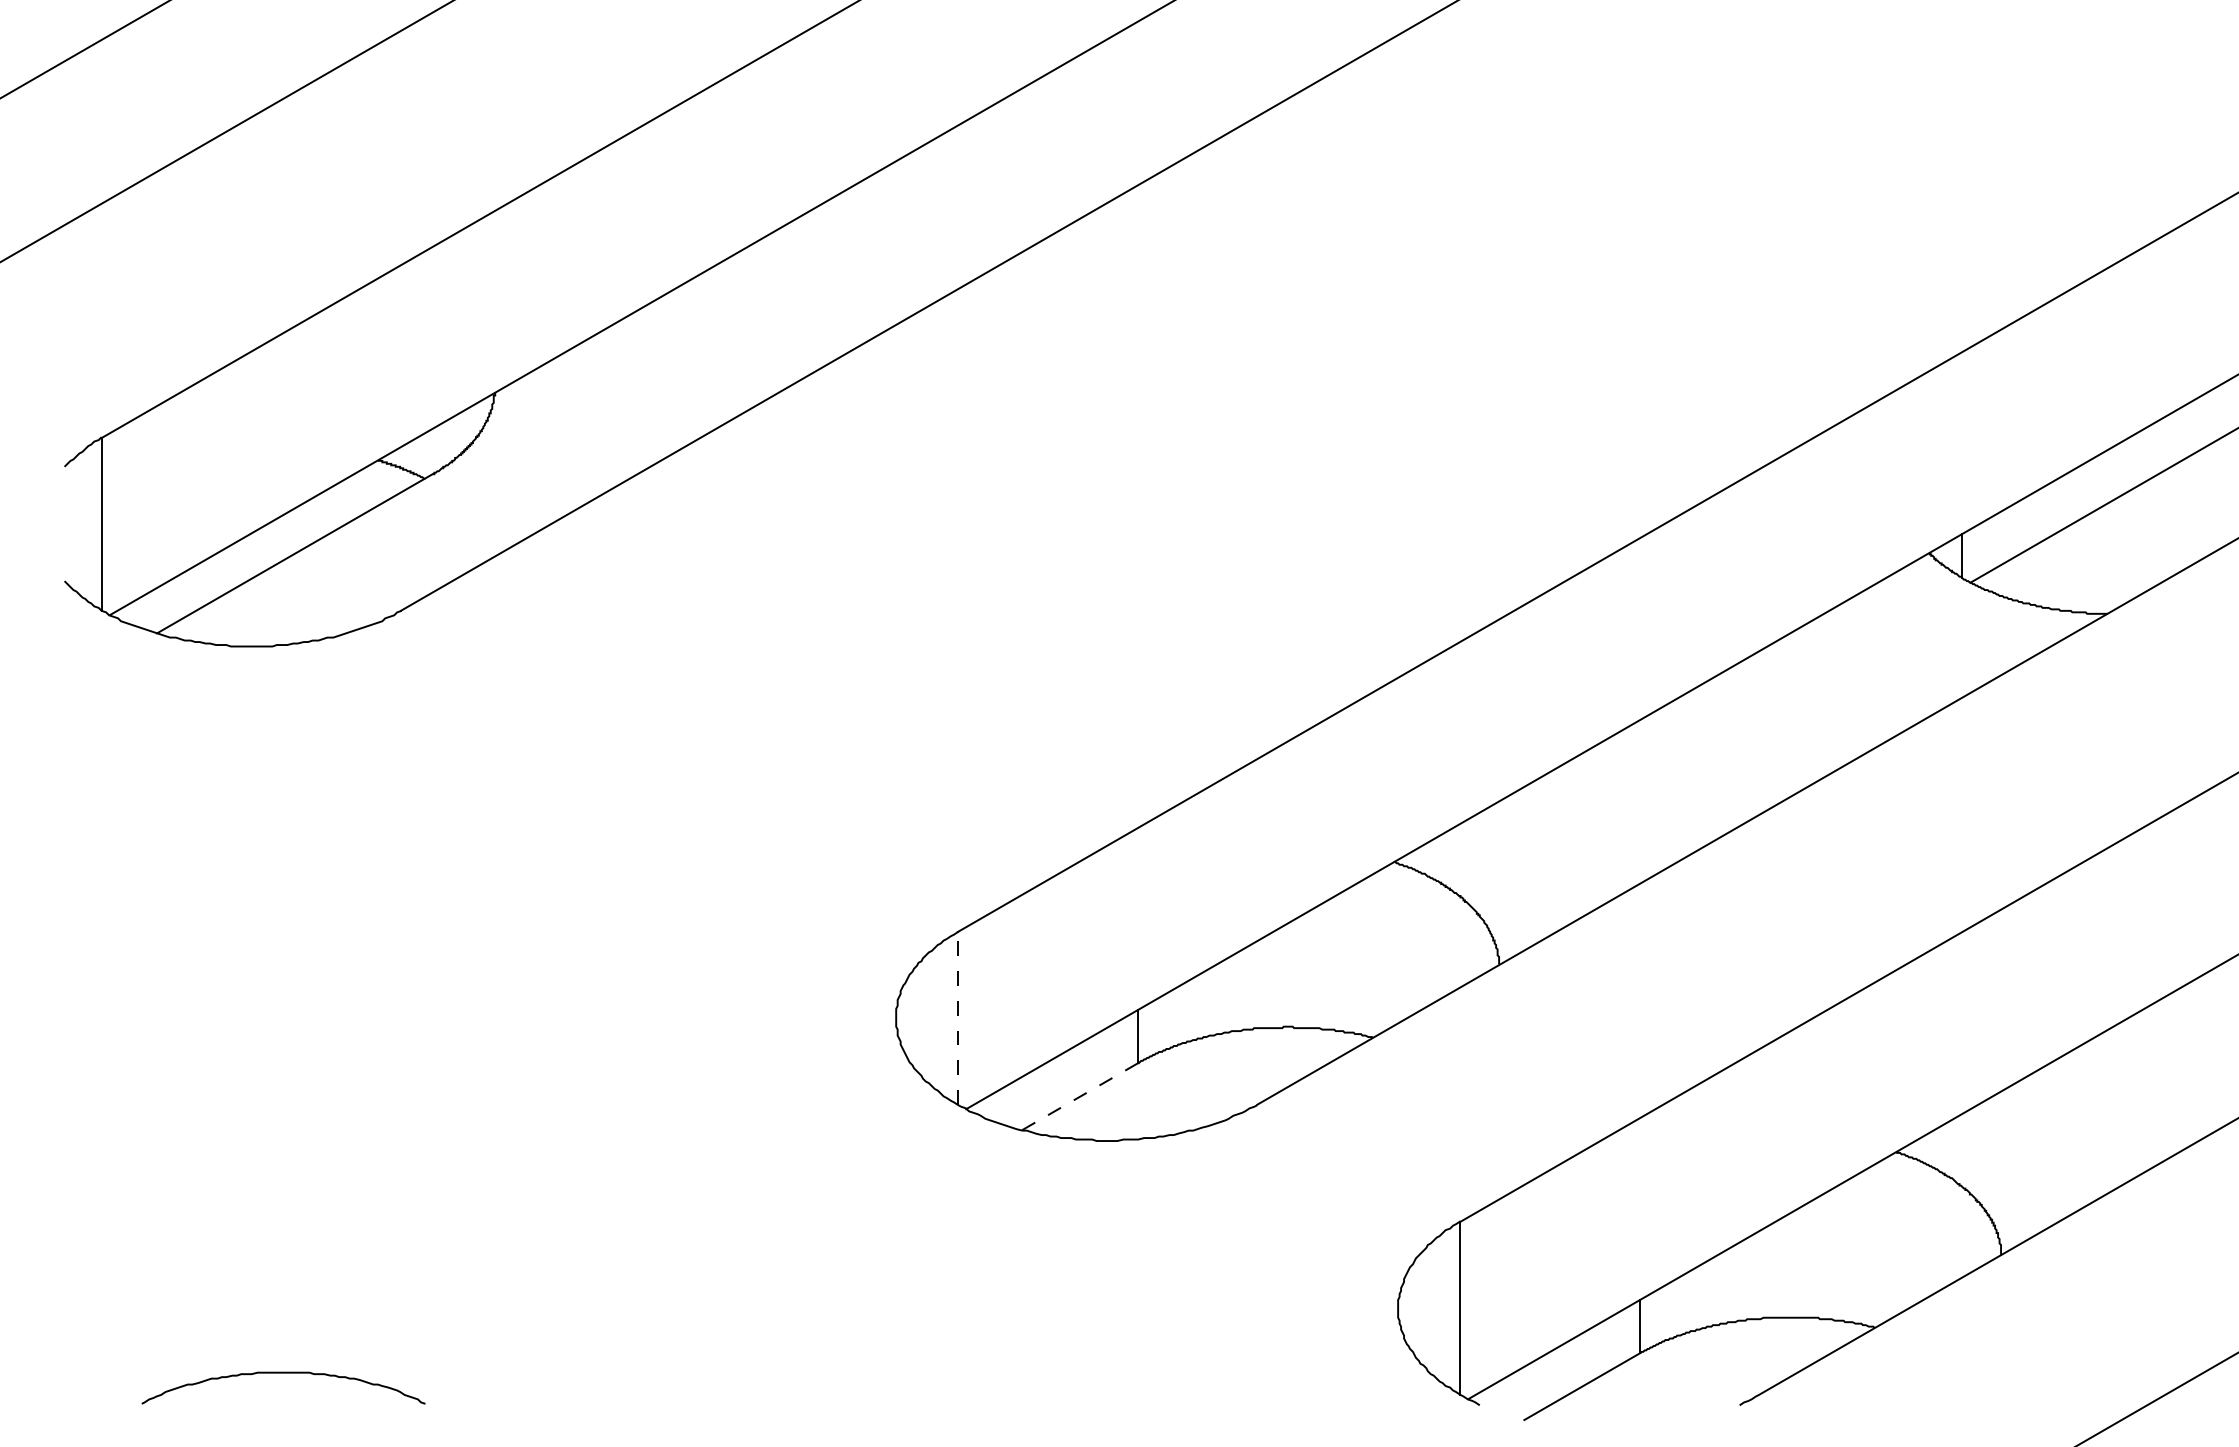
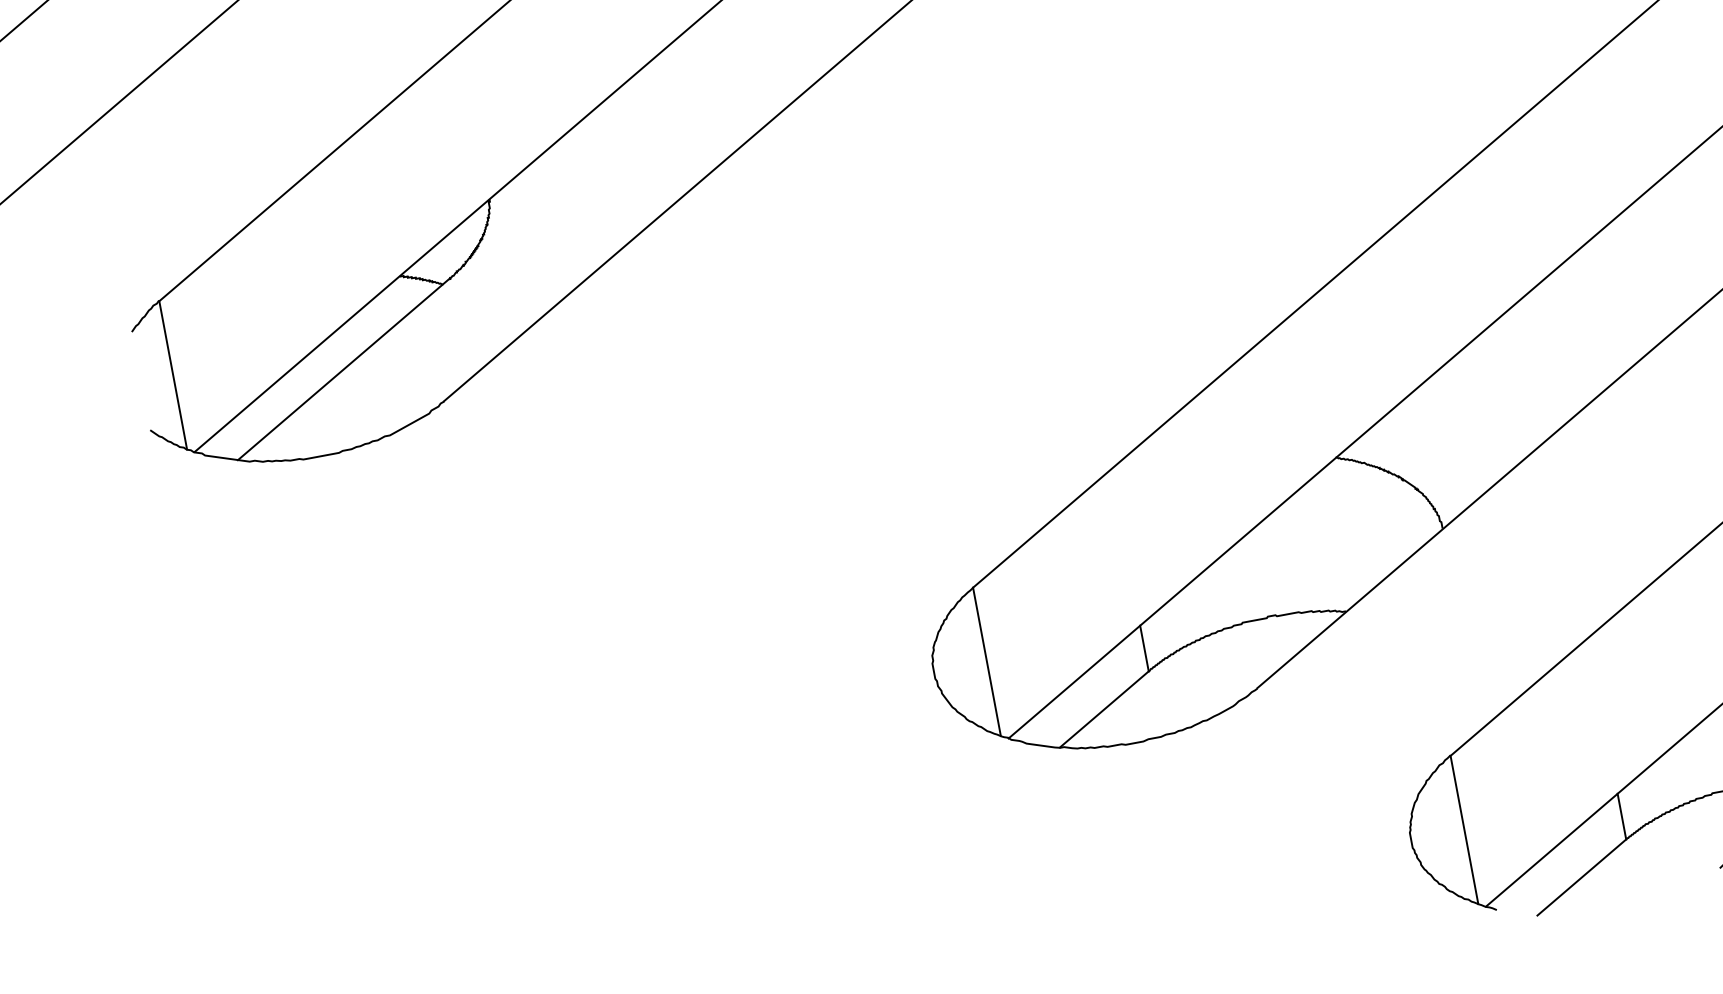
line: (957, 1017) -> (986, 661), dashed -> solid
line: (1080, 1096) -> (1104, 709), dashed -> solid

